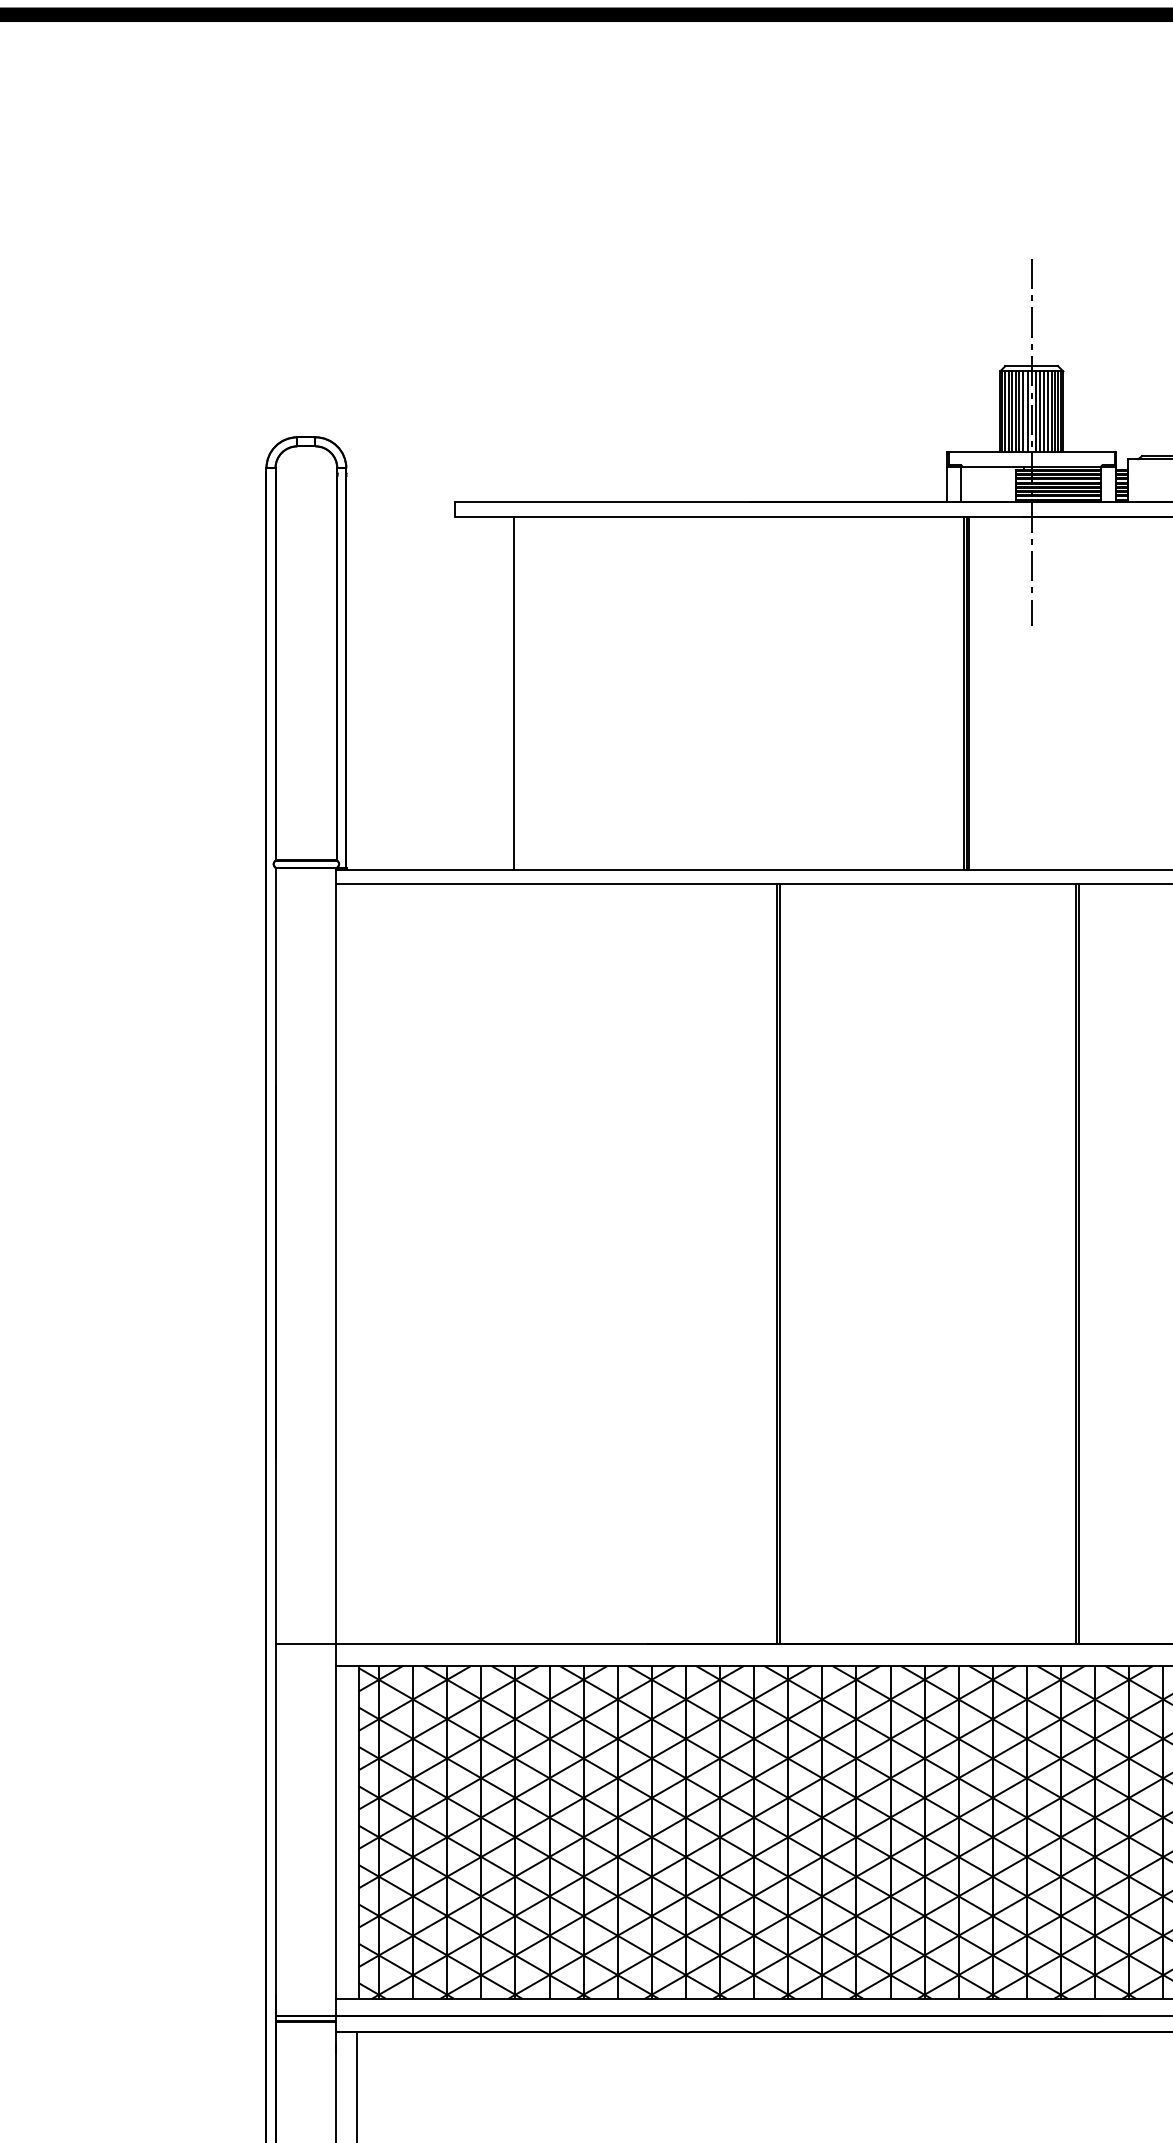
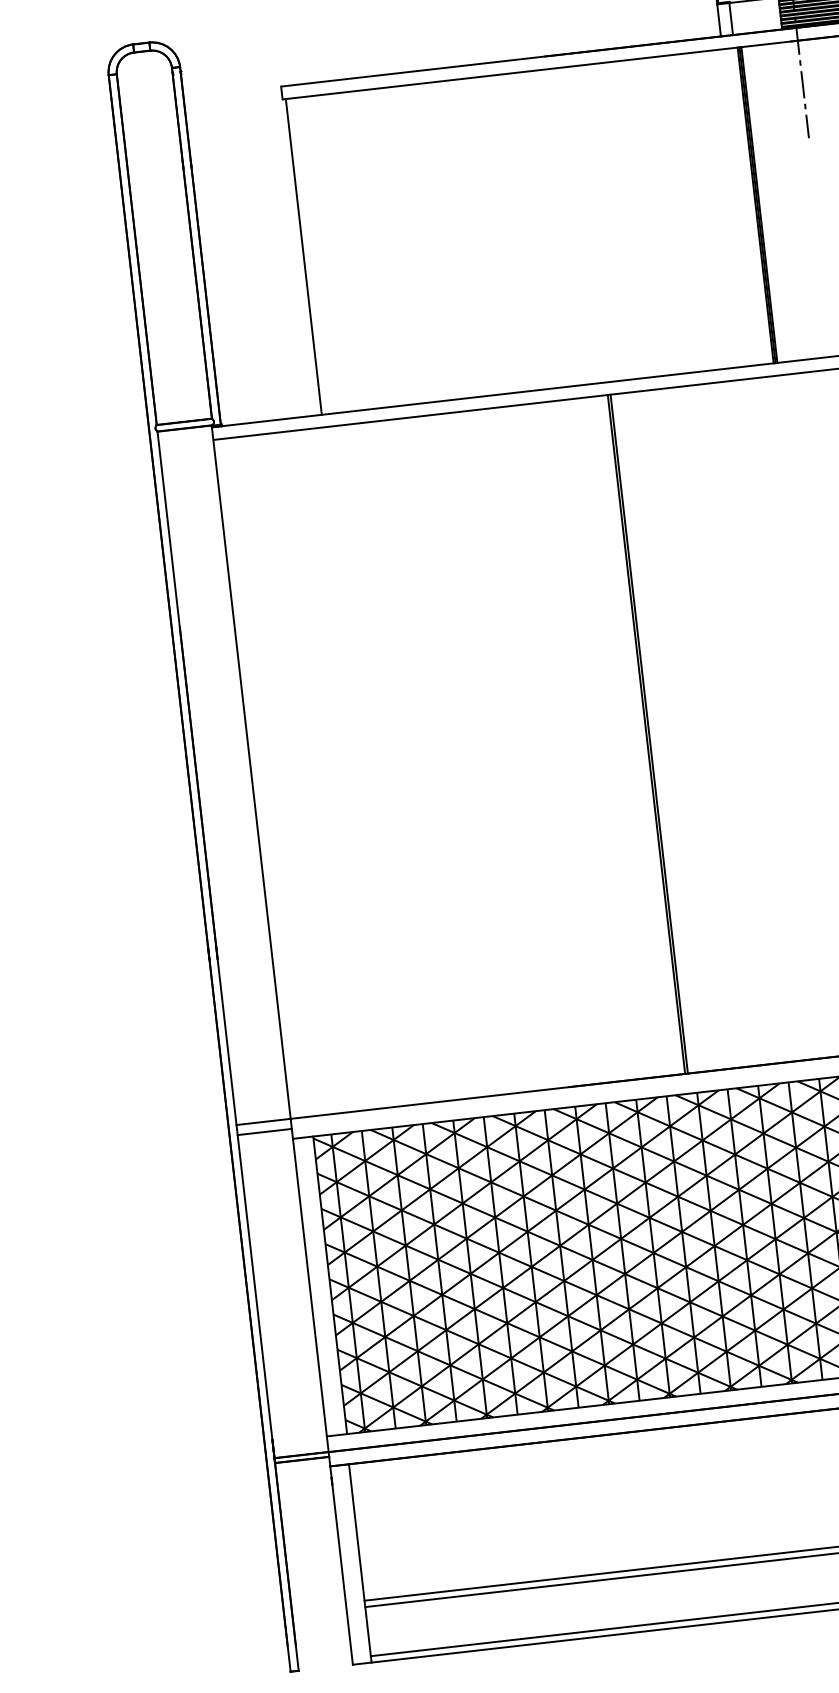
line: (514, 693) -> (304, 256), moved
line: (305, 1654) -> (264, 1131), added

